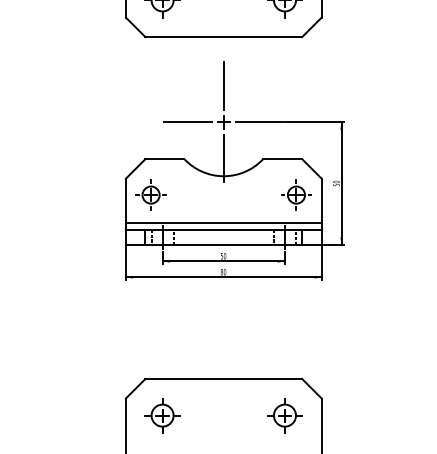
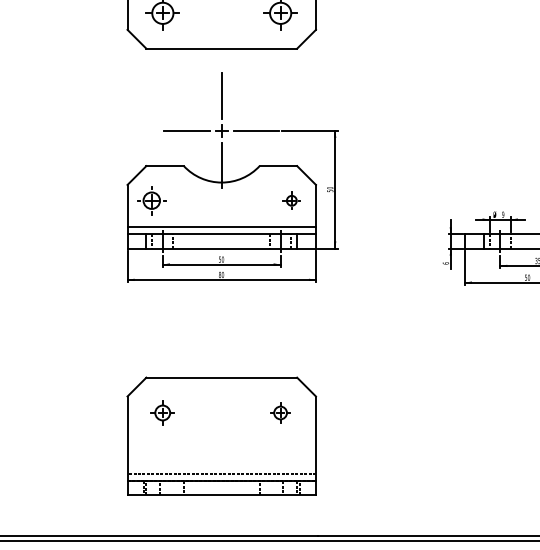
part: (296, 194) -> (291, 200), size x0.6
part: (162, 415) -> (162, 412), size x0.7
part: (284, 415) -> (280, 412), size x0.6

